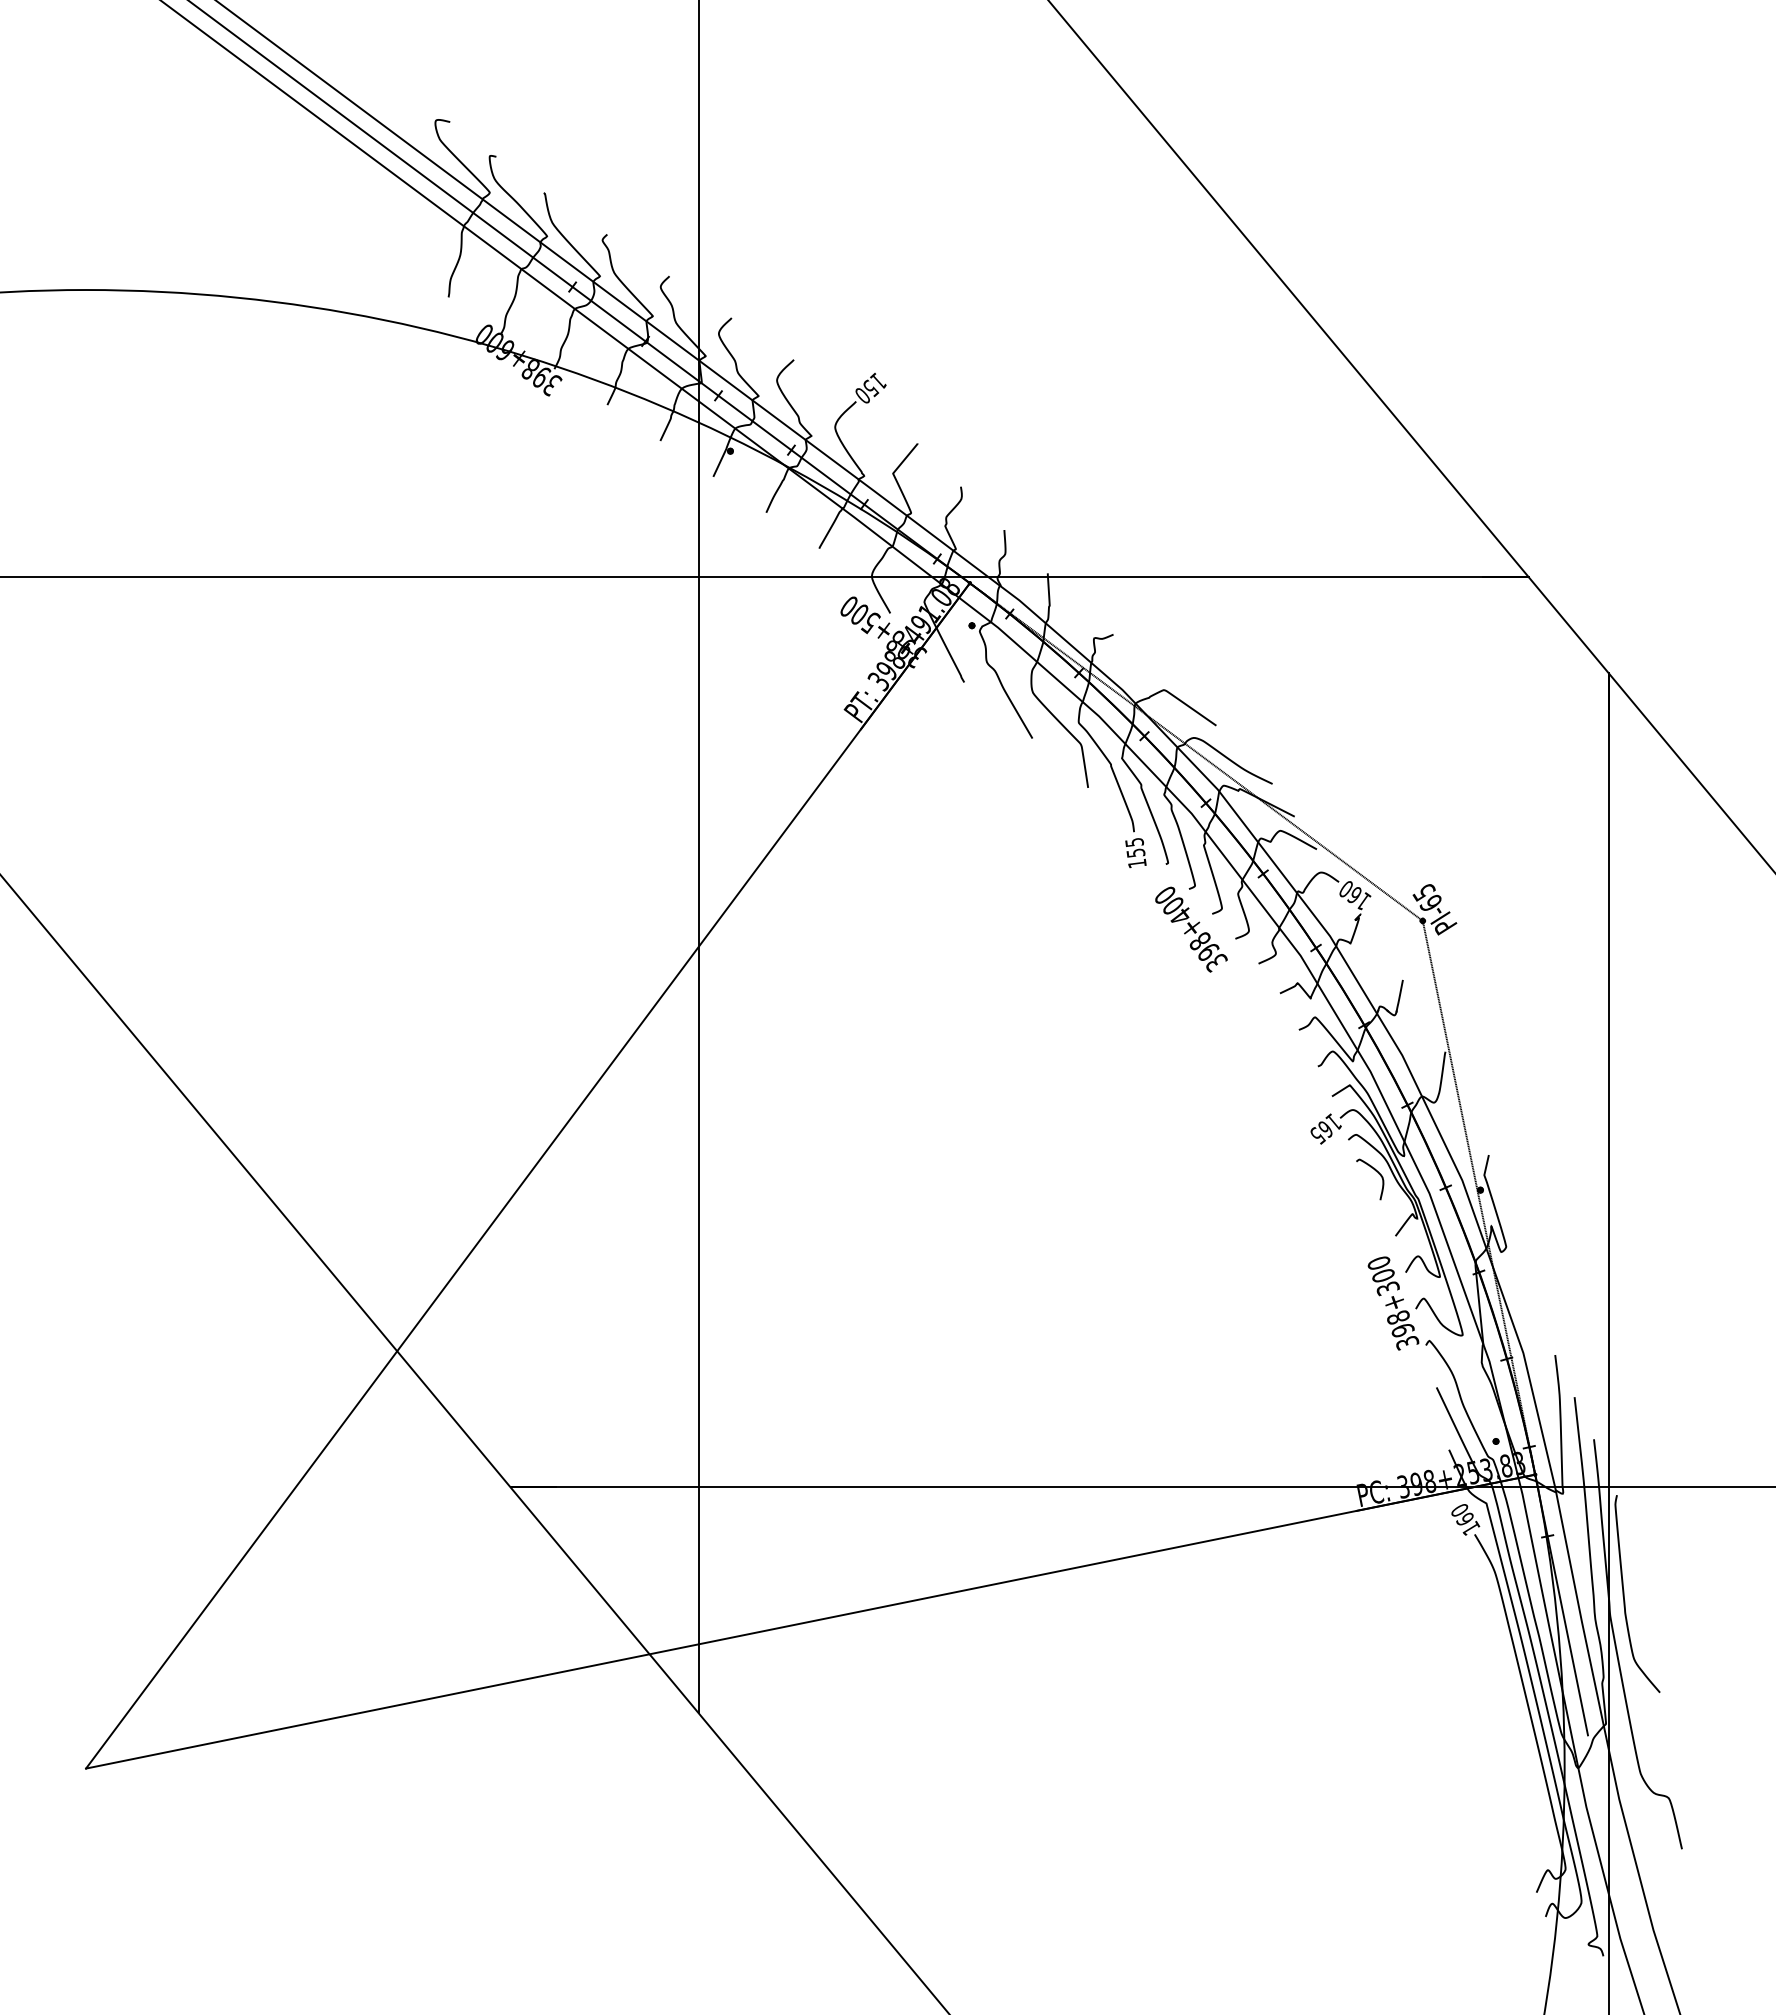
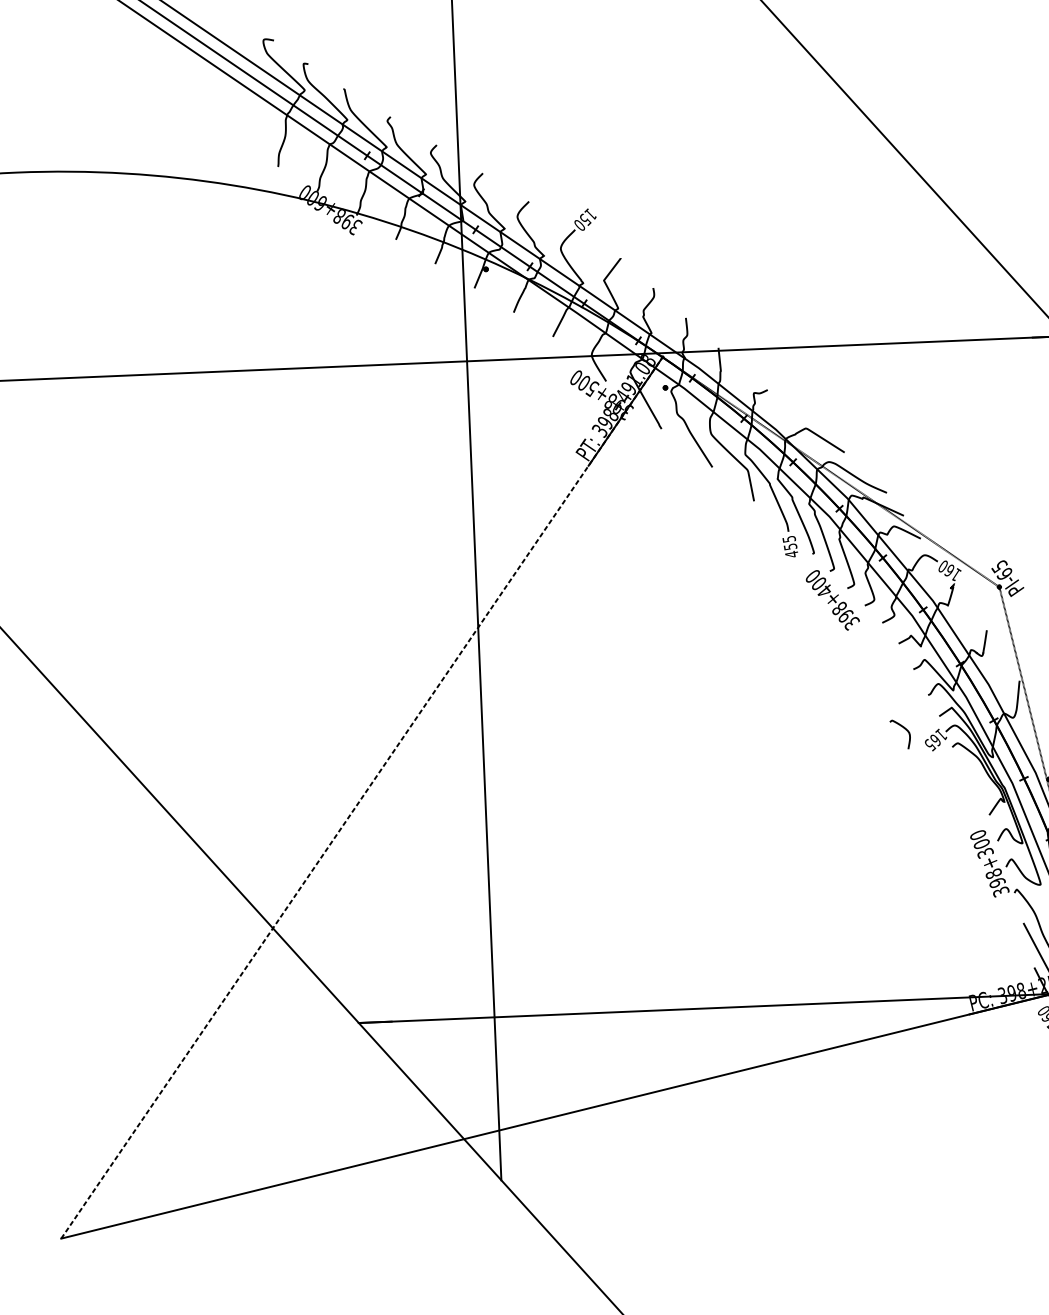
text: (1137, 863) -> (791, 554), 155 -> 455
curve: (1375, 1171) -> (904, 728), moved
line: (528, 1175) -> (362, 797), solid -> dashed

